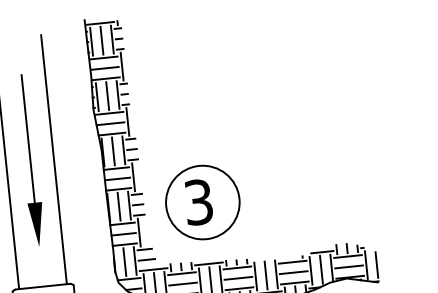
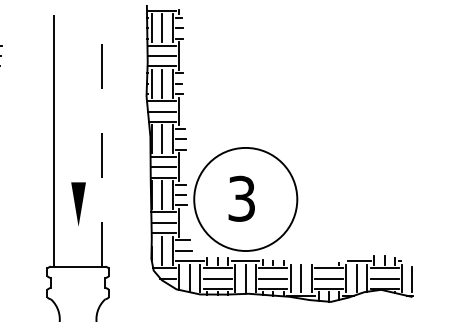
line: (28, 139) -> (78, 118), removed
line: (54, 159) -> (102, 141), solid -> dashed
circle: (202, 202) -> (245, 199), size x1.4

